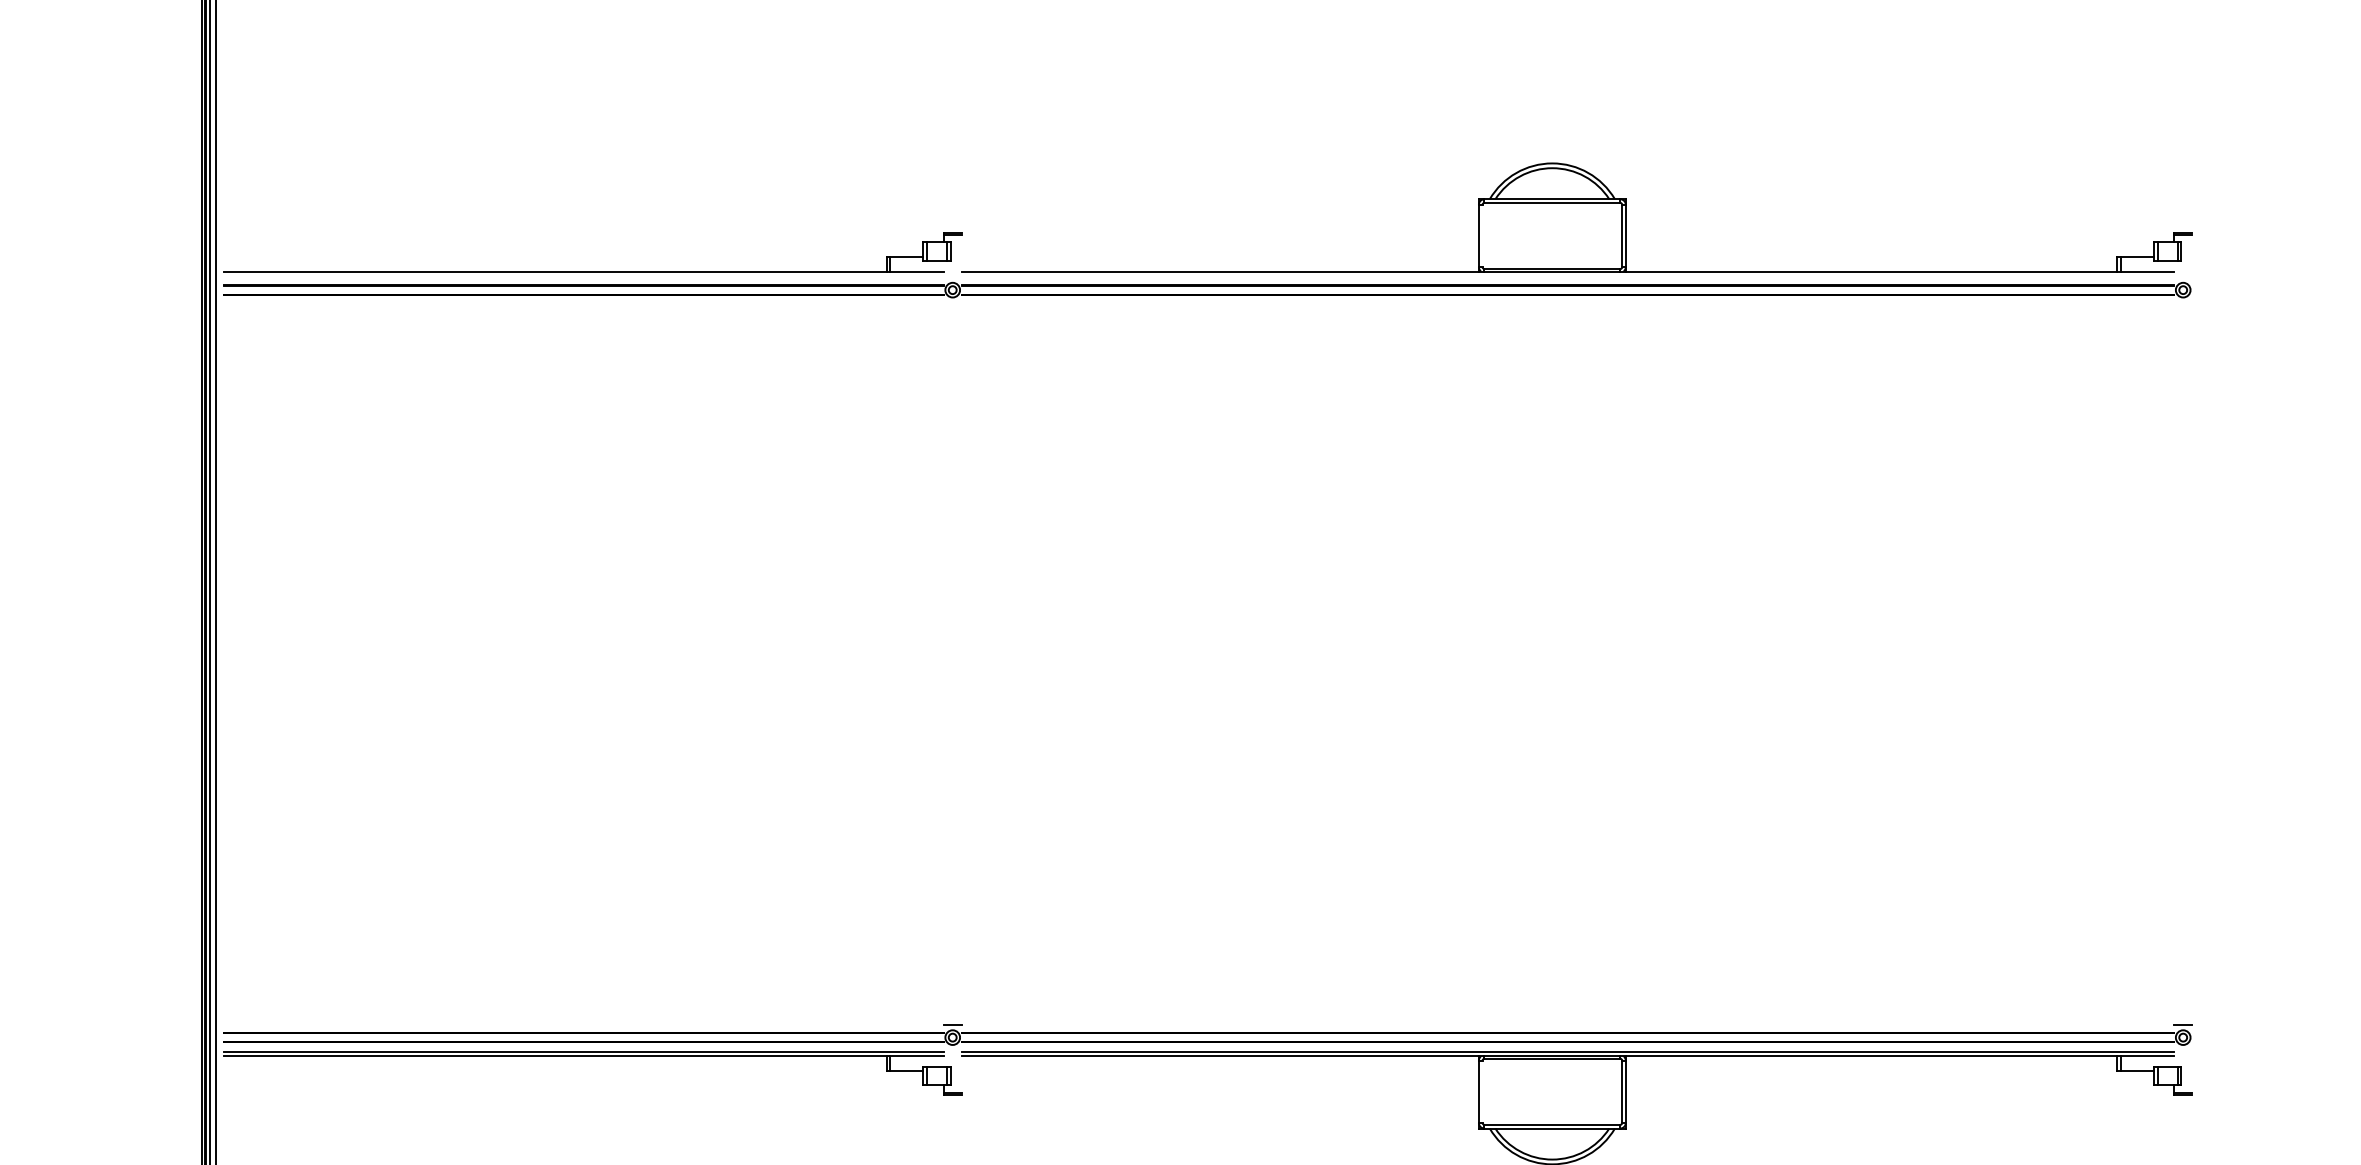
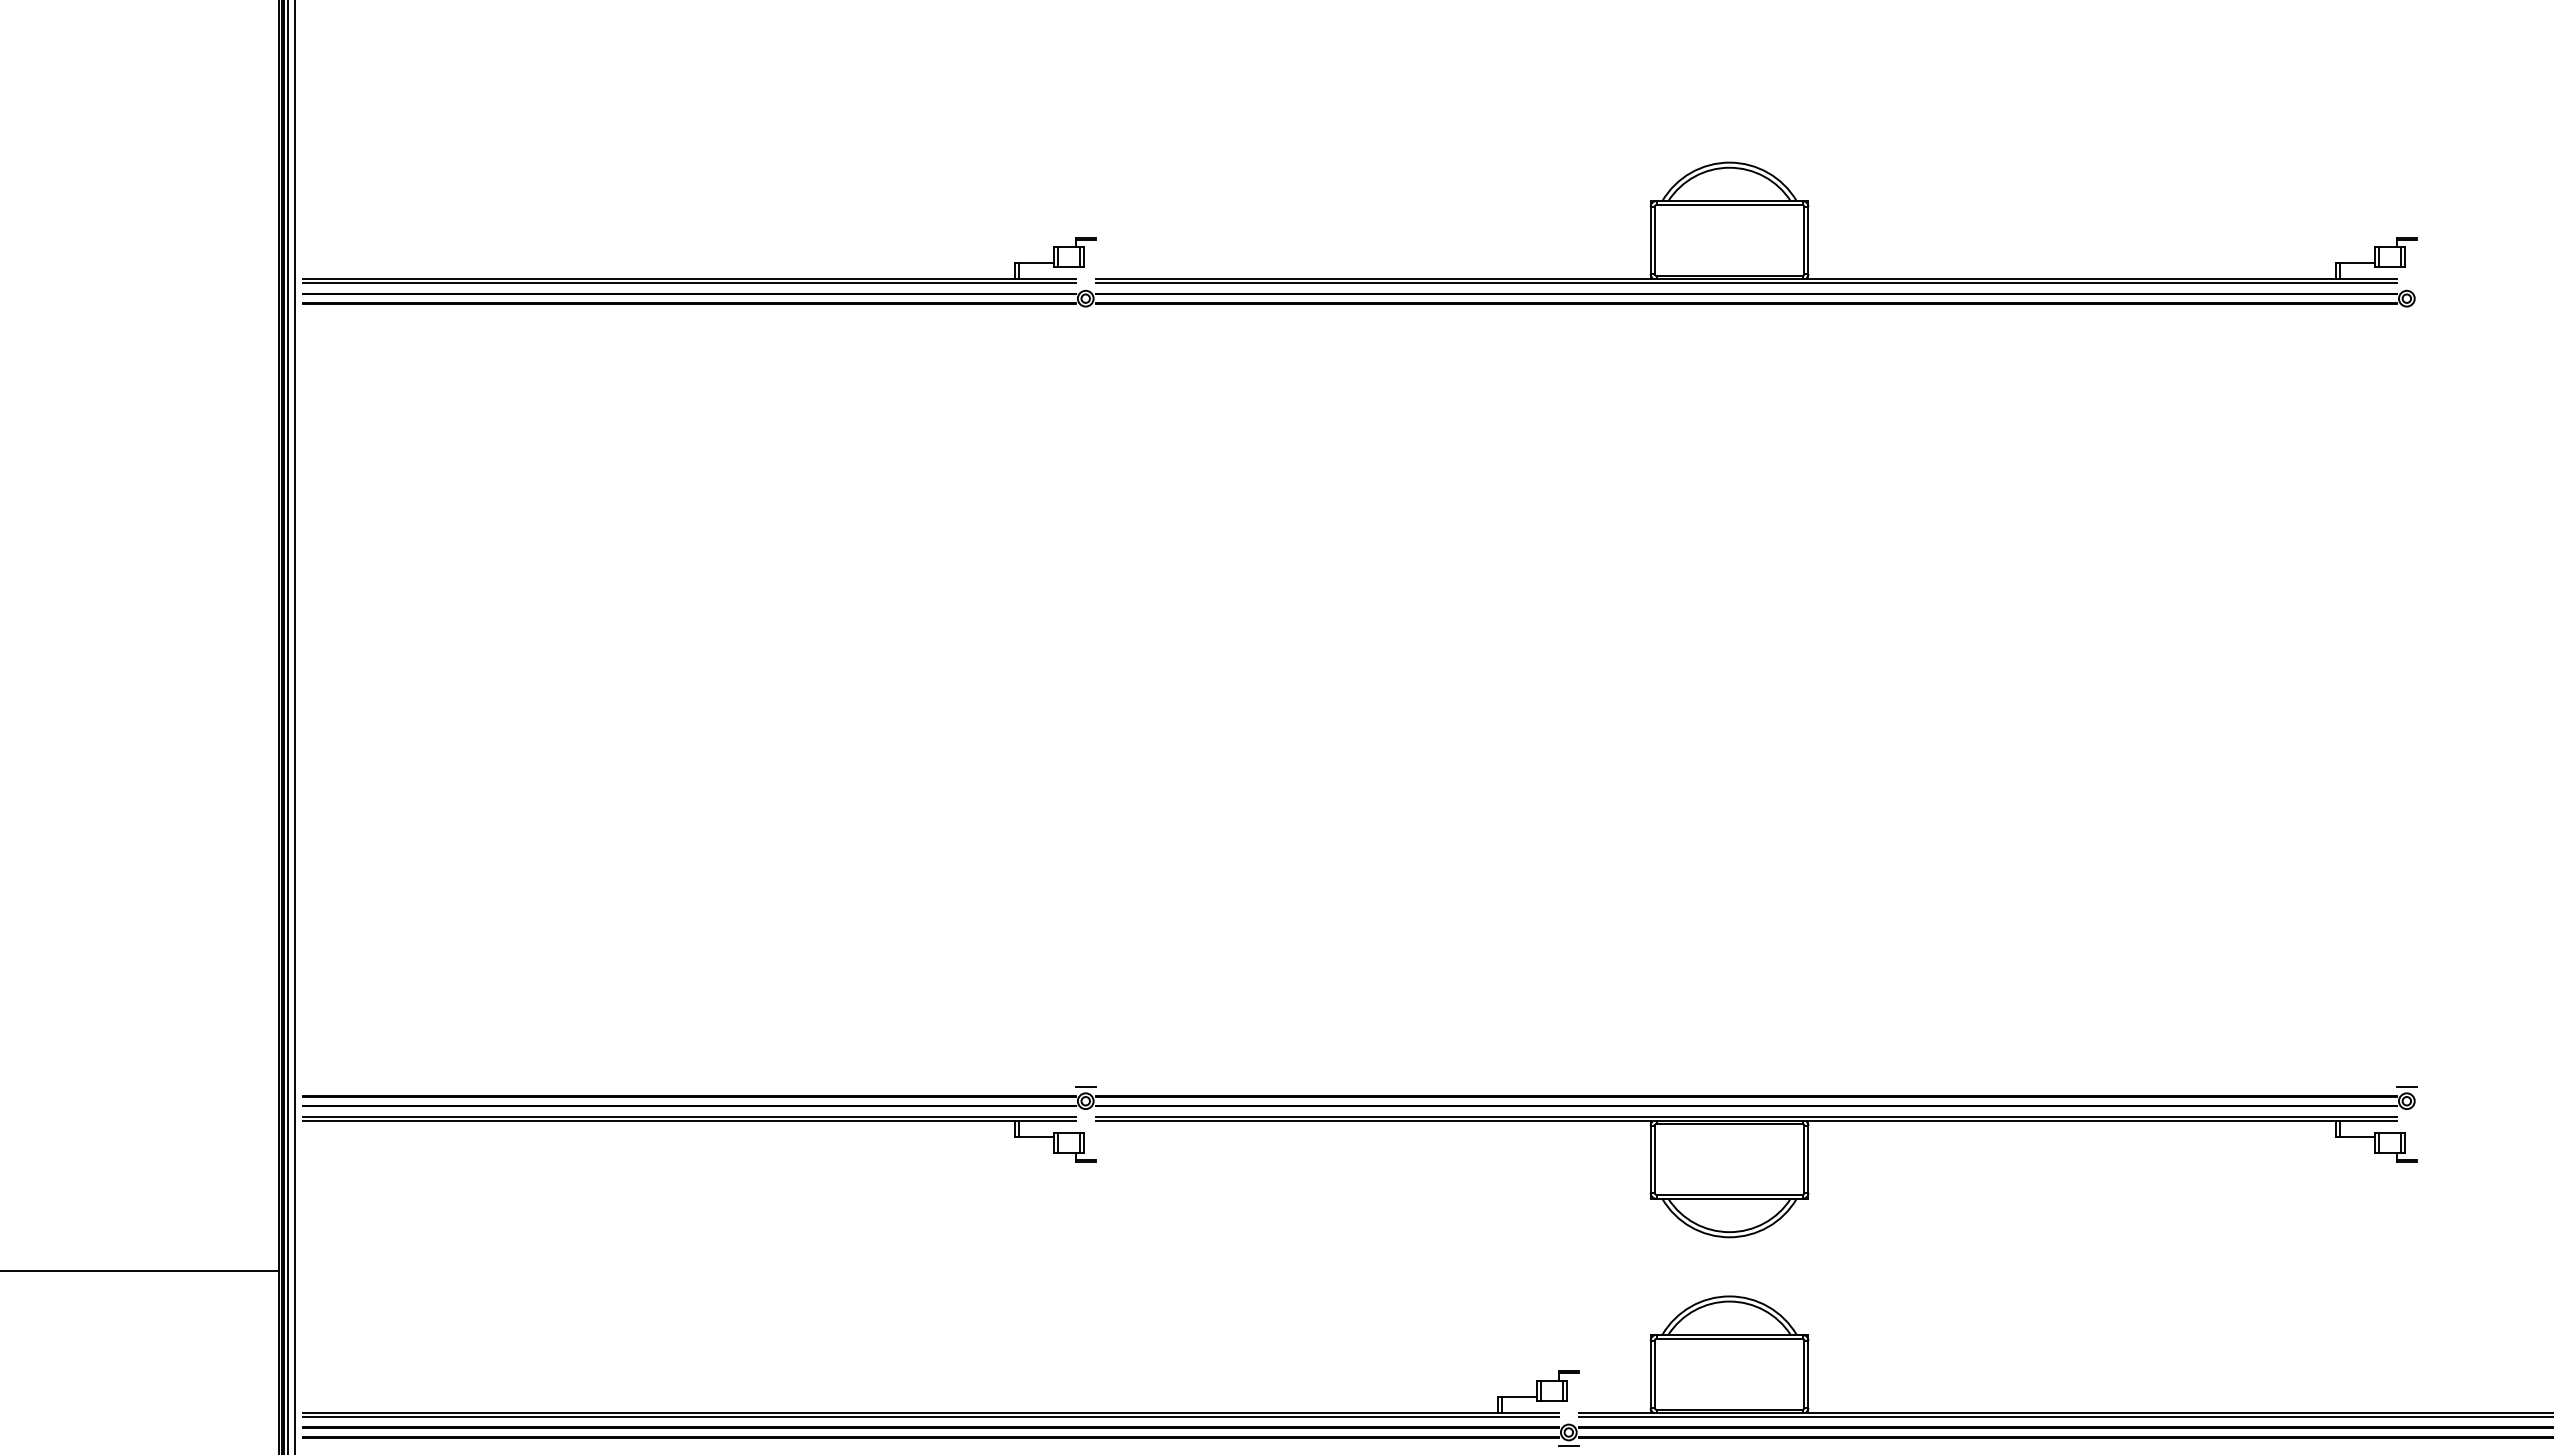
line: (1482, 235) -> (1654, 240), added
line: (582, 275) -> (688, 282), added
line: (1568, 275) -> (1746, 282), added
line: (1482, 1090) -> (1654, 1158), added

